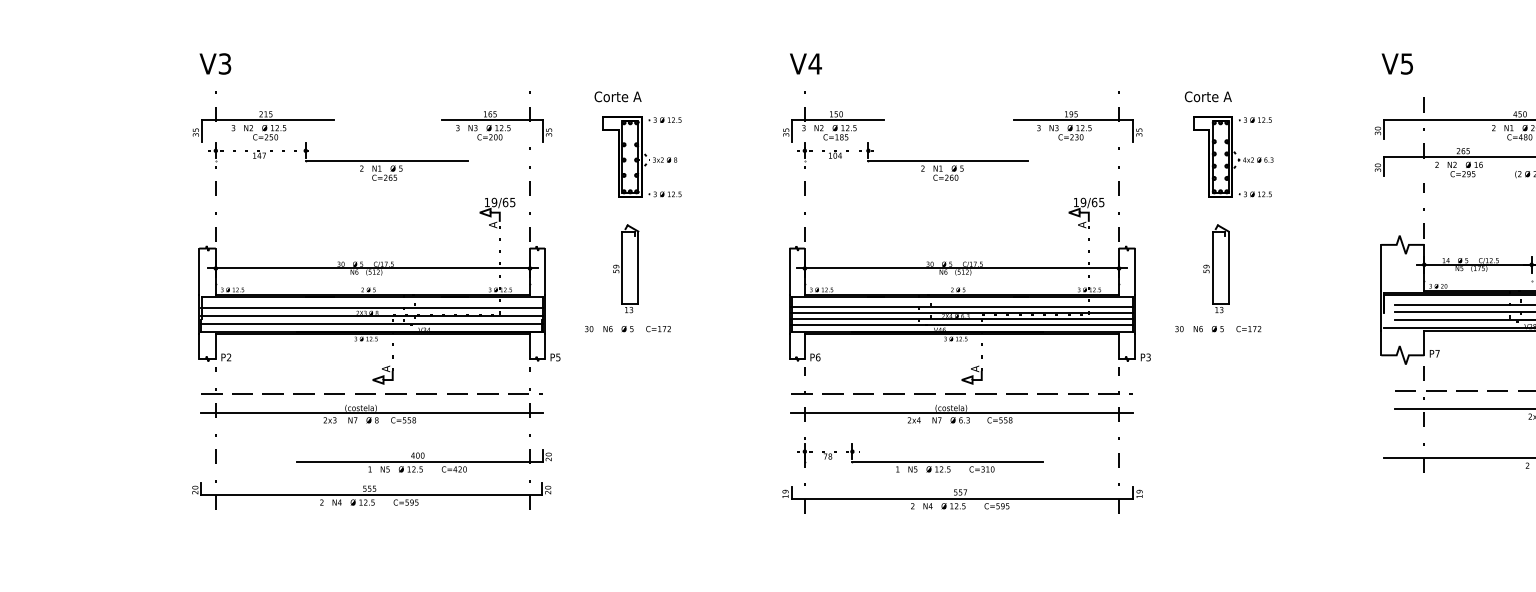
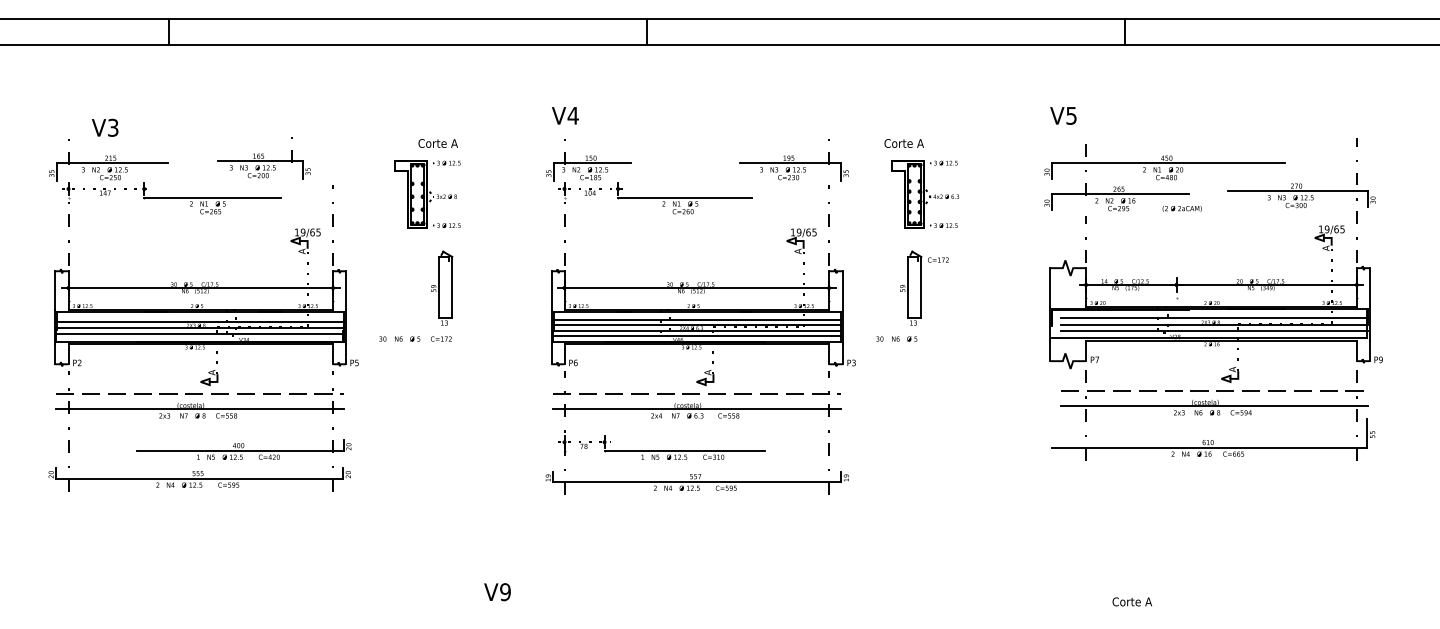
text: (215, 63) -> (105, 127), moved
text: (617, 96) -> (437, 143), moved
part: (496, 117) -> (263, 158), moved
part: (626, 267) -> (442, 287), moved
text: (1249, 328) -> (938, 259), moved

